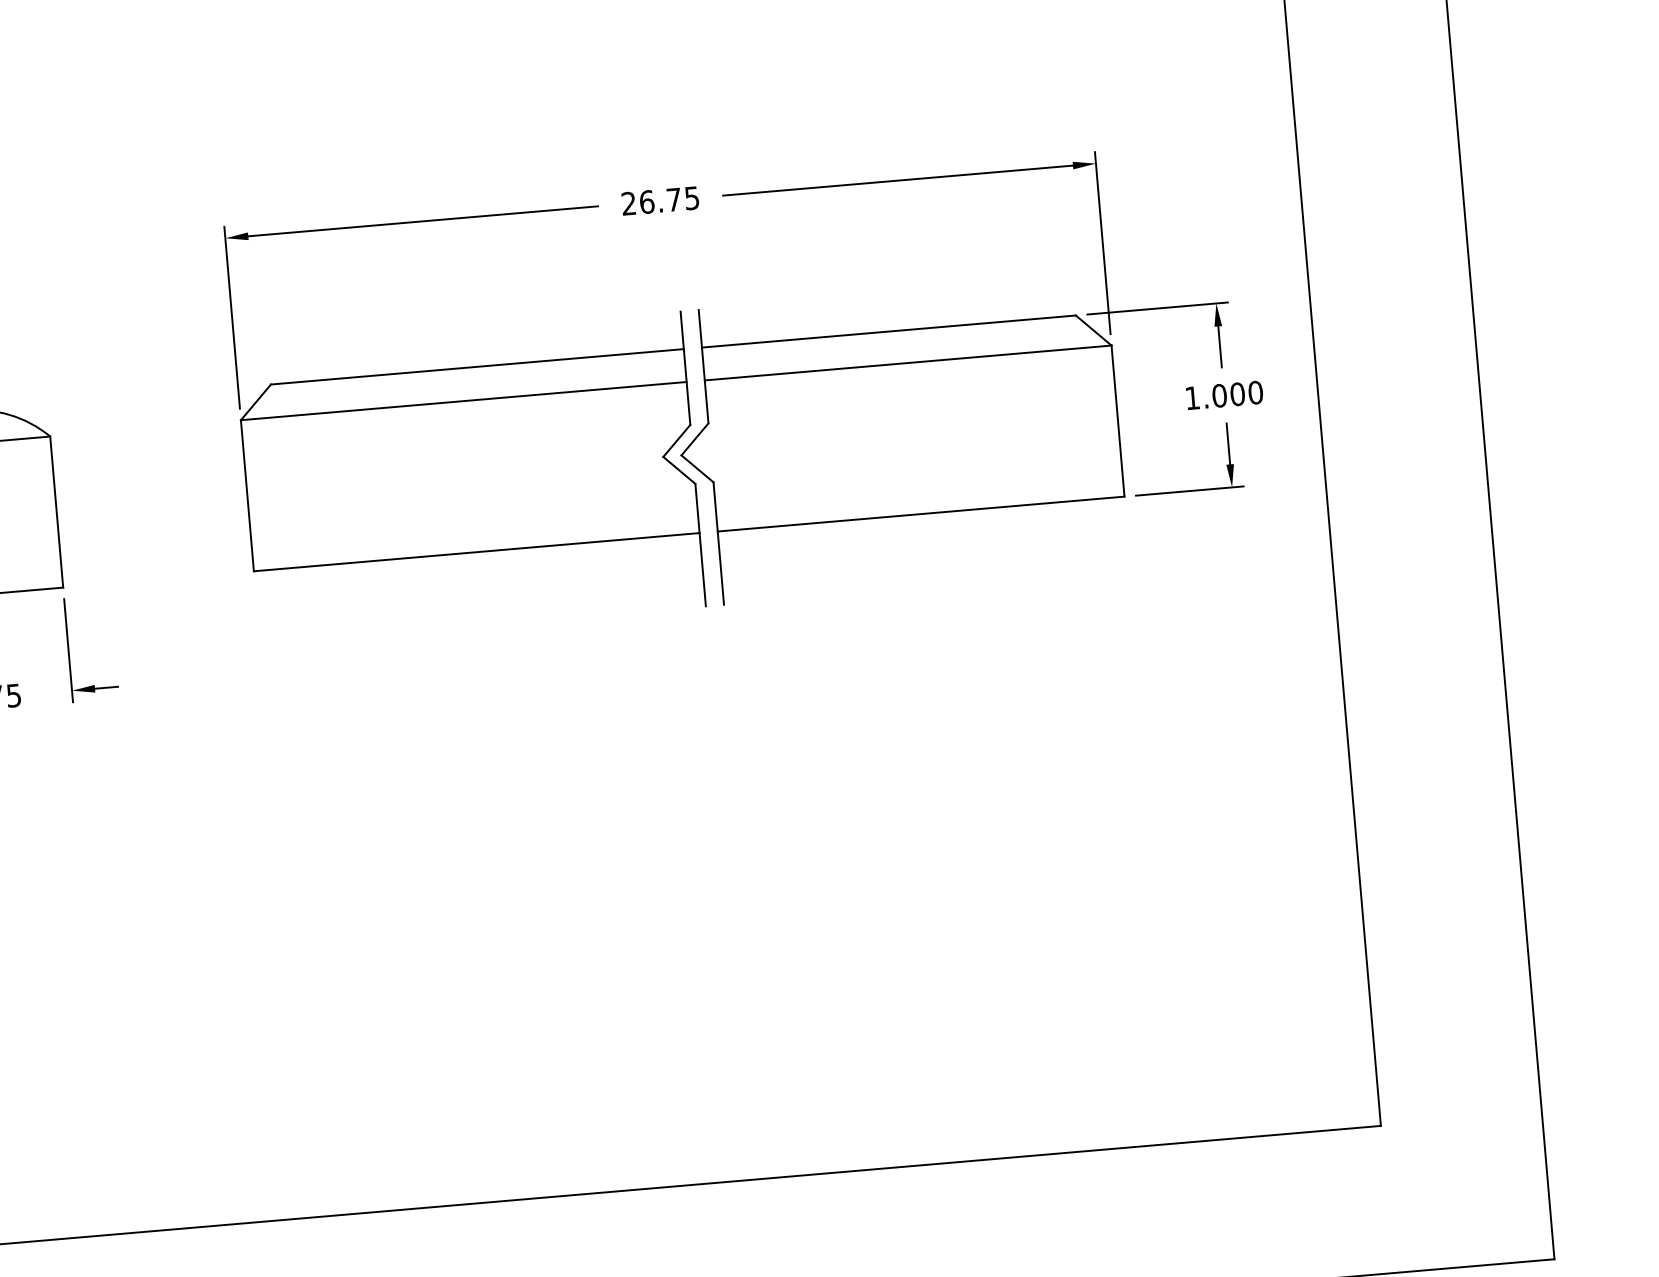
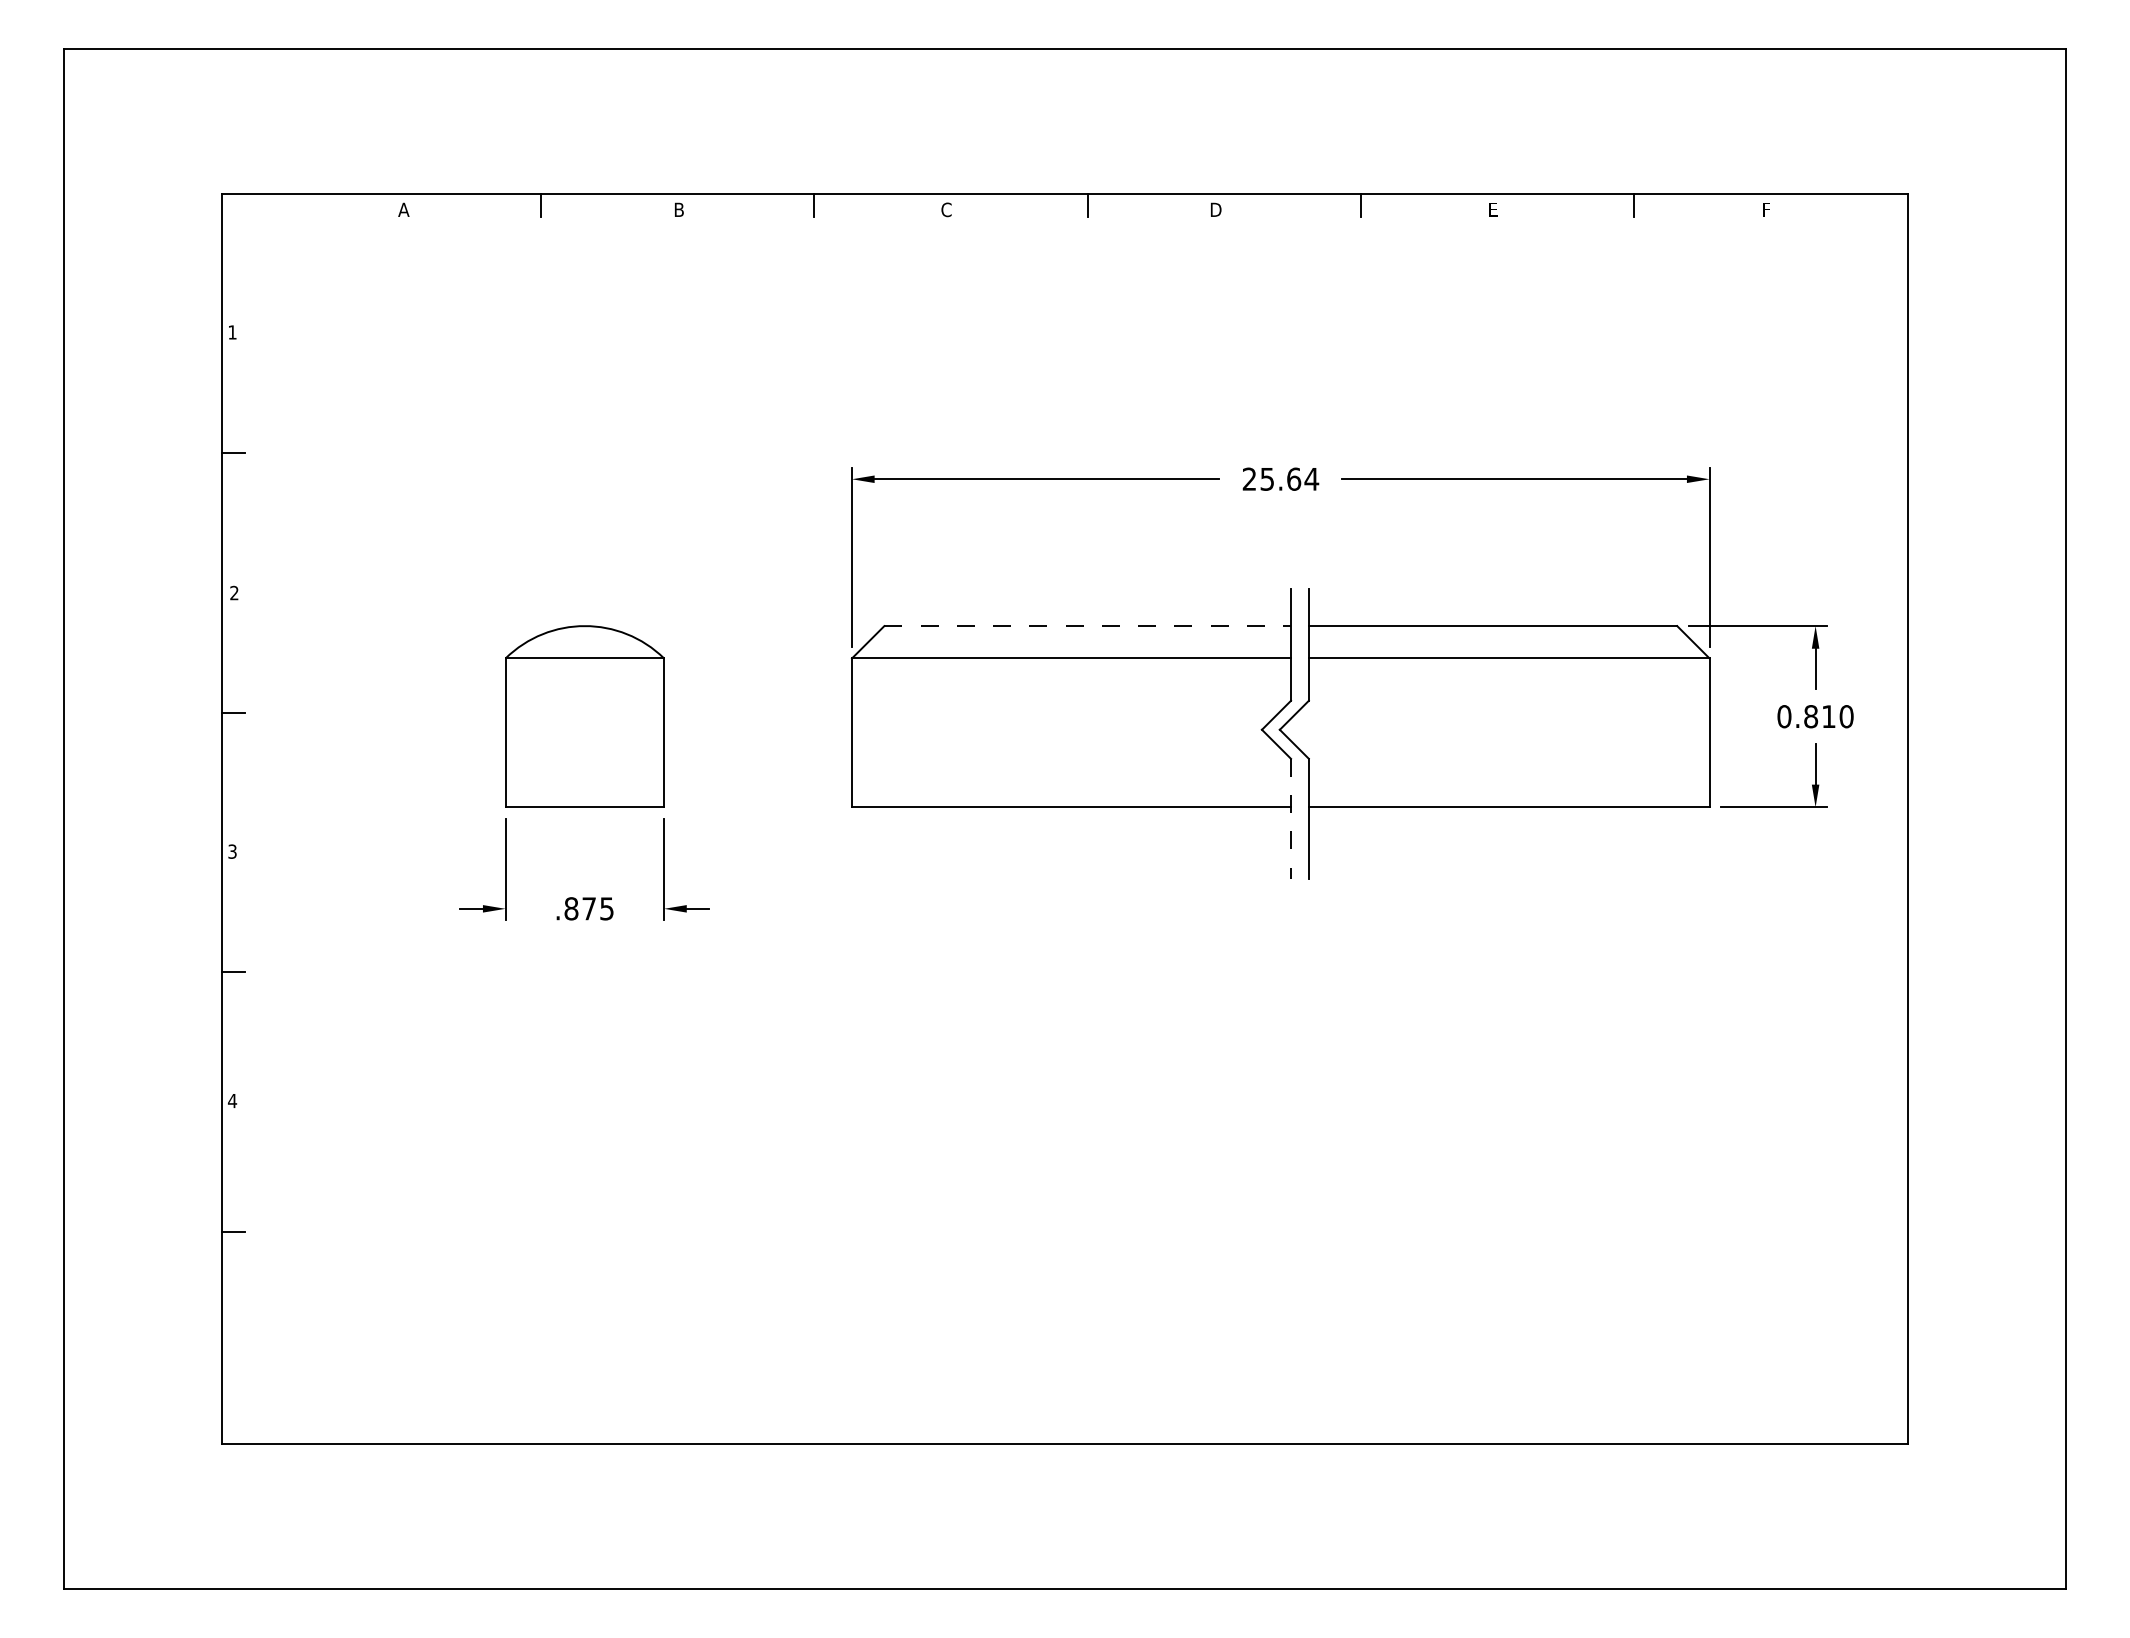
text: (669, 199) -> (1289, 478), 26.75 -> 25.64
line: (478, 367) -> (1088, 626), solid -> dashed
text: (1214, 396) -> (1806, 716), 1.000 -> 0.810
line: (701, 545) -> (1291, 819), solid -> dashed

